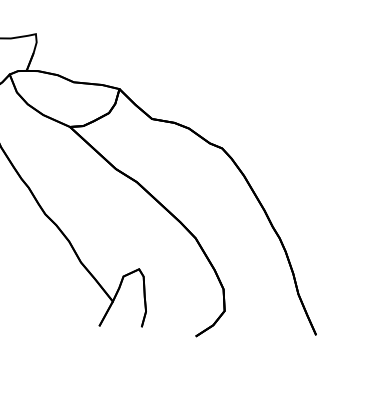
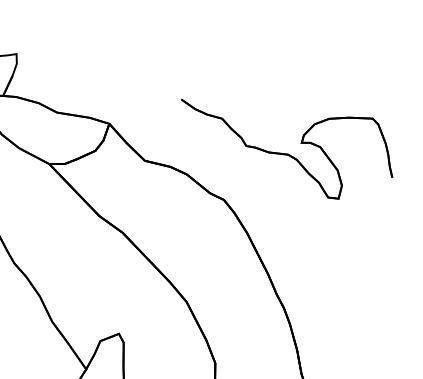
part: (272, 102) -> (285, 150), added

